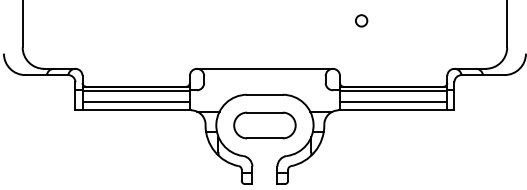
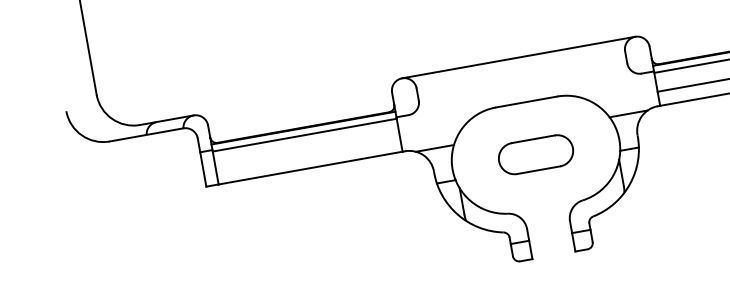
line: (135, 102) -> (306, 154), removed
part: (264, 125) -> (535, 154), size x0.7

